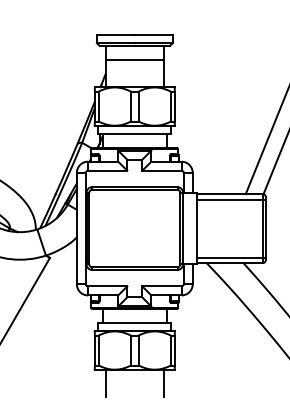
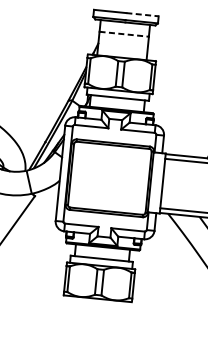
line: (153, 34) -> (142, 14), solid -> dashed
line: (134, 59) -> (124, 34), solid -> dashed
line: (105, 383) -> (71, 307), removed
line: (163, 383) -> (121, 312), removed

